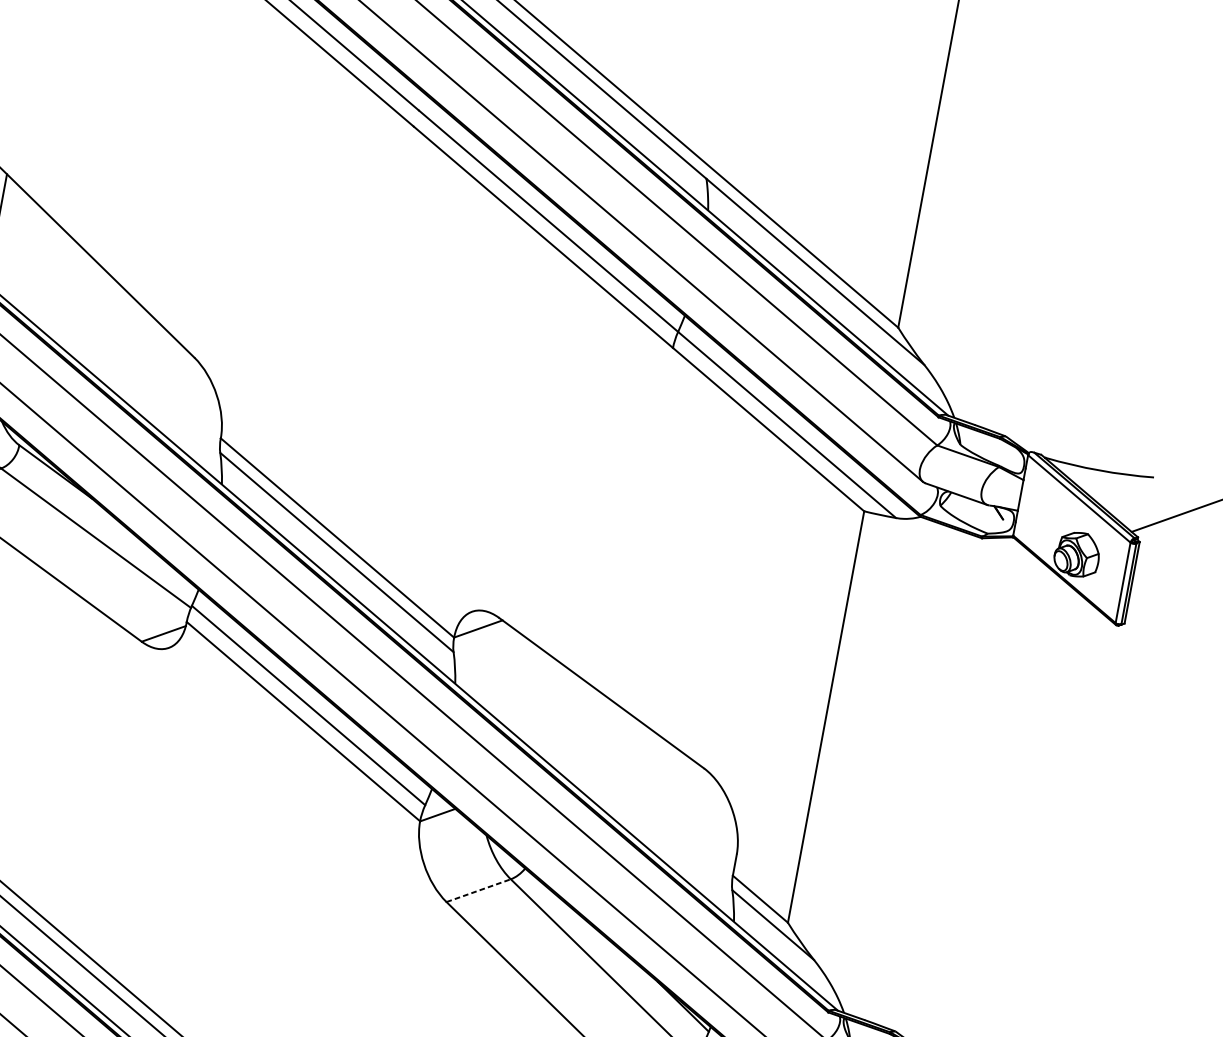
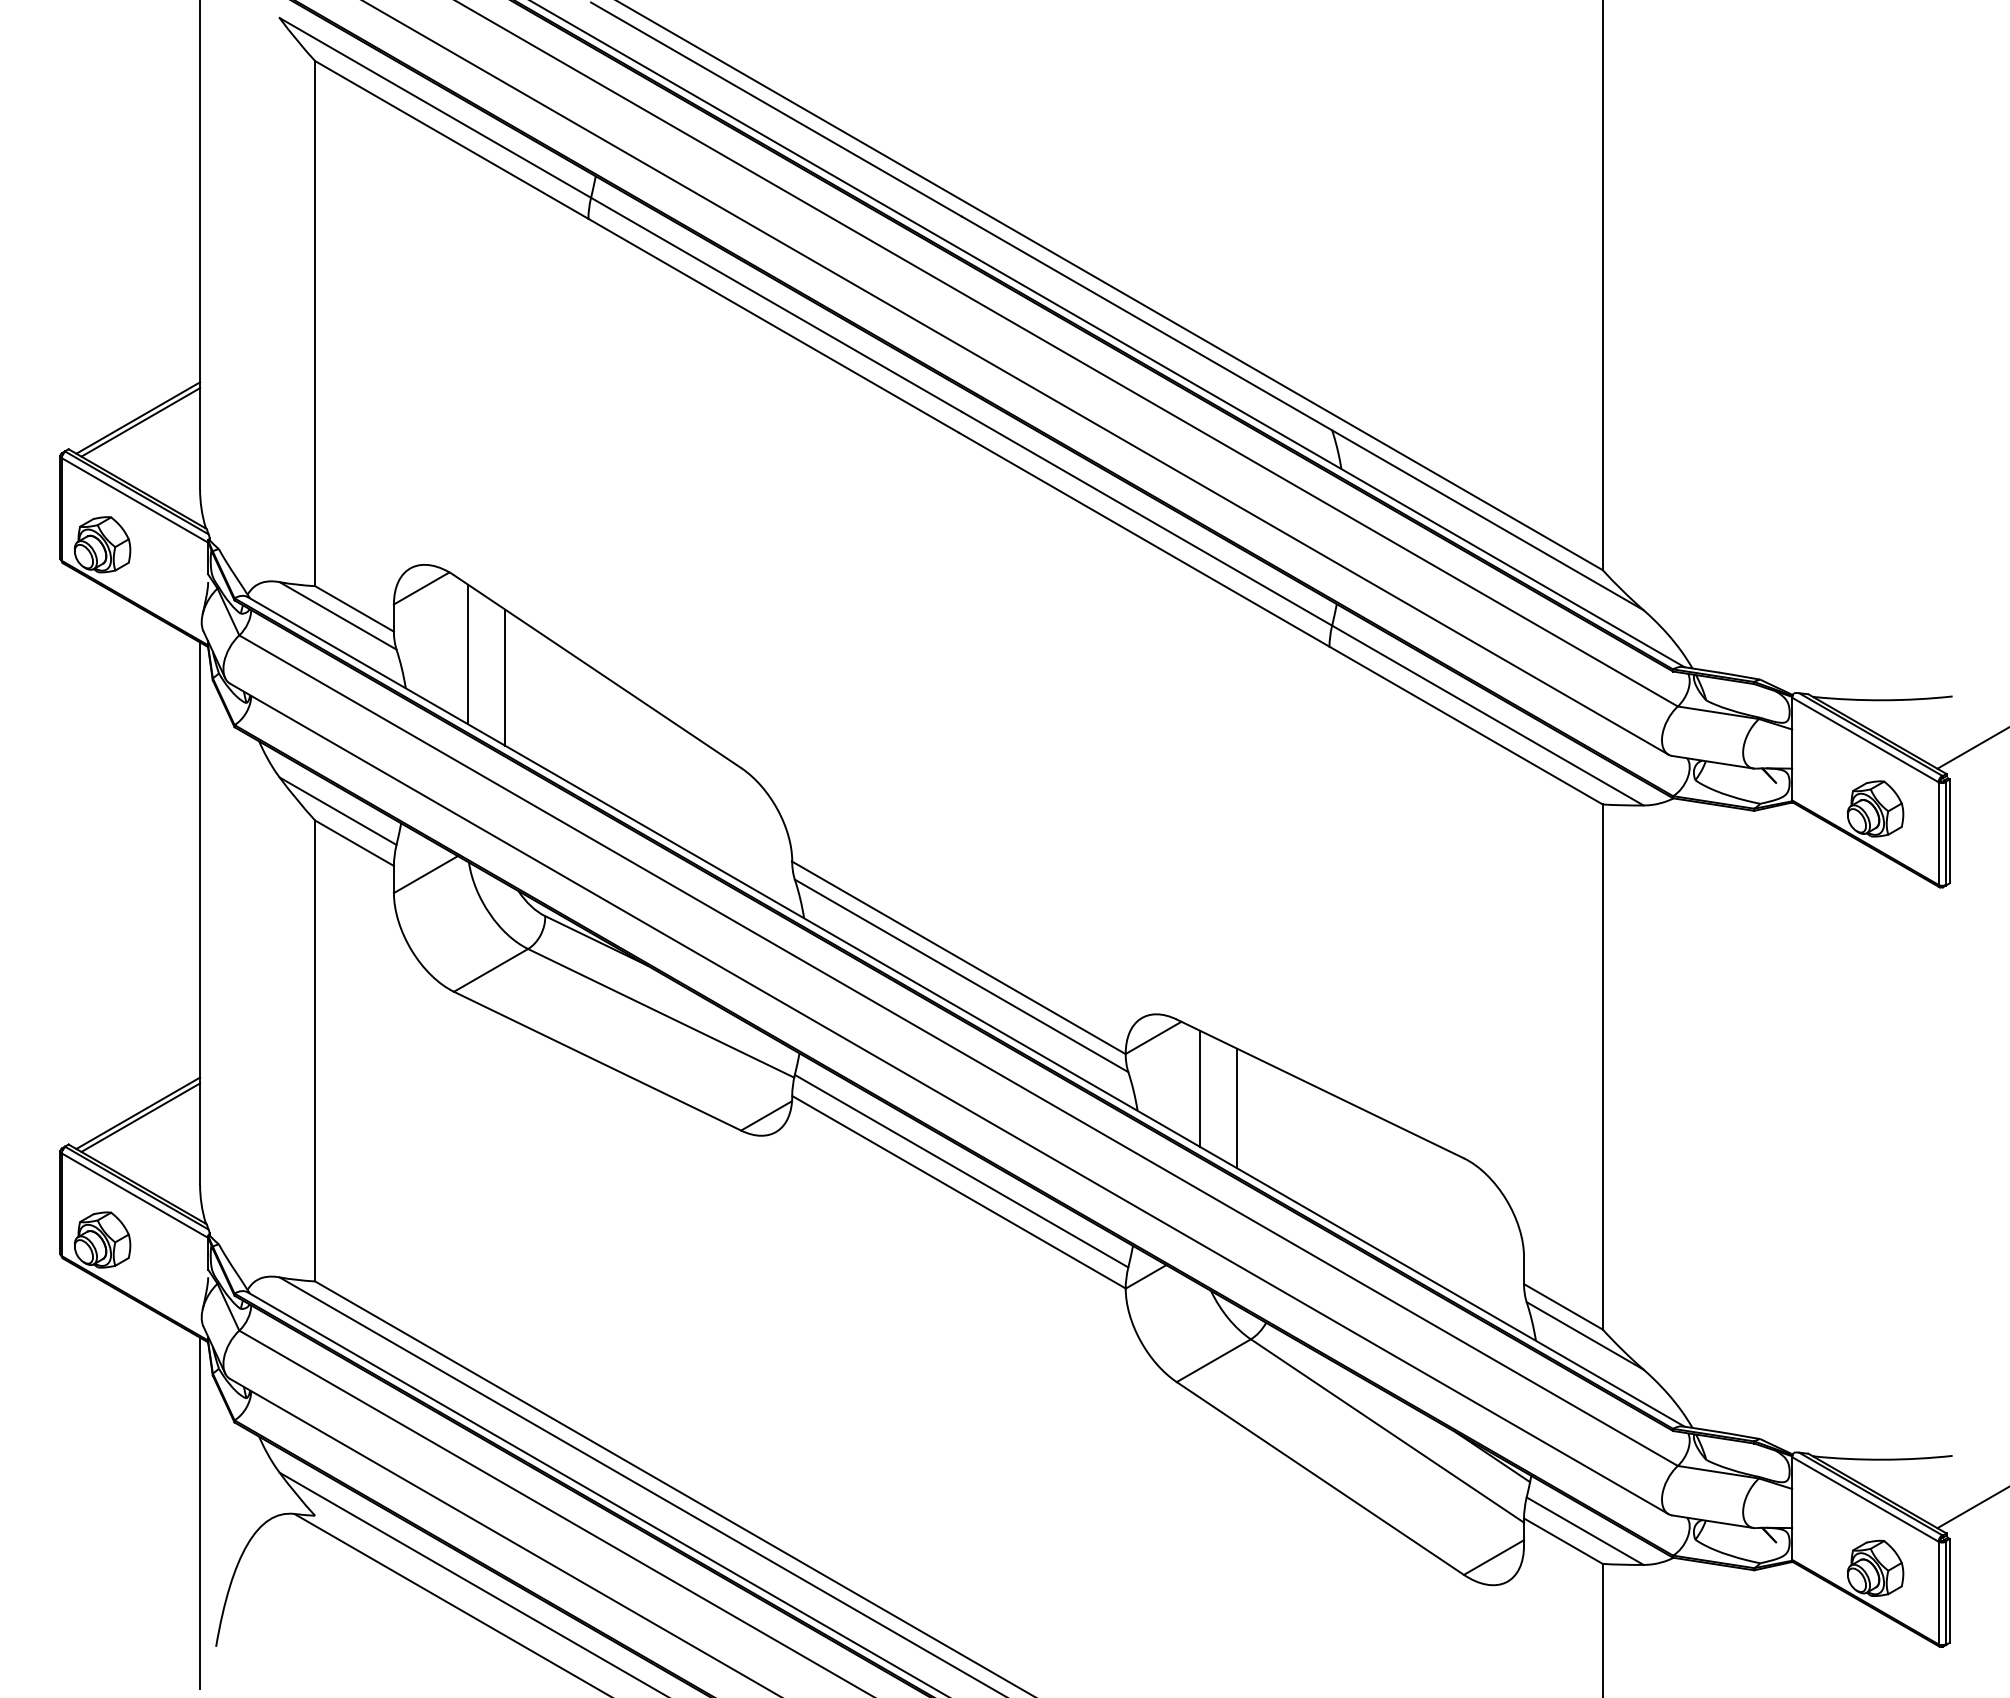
line: (22, 252) -> (505, 677), added
line: (506, 675) -> (1199, 1088), added
line: (533, 696) -> (1236, 1108), added
line: (478, 890) -> (1213, 1360), dashed -> solid

